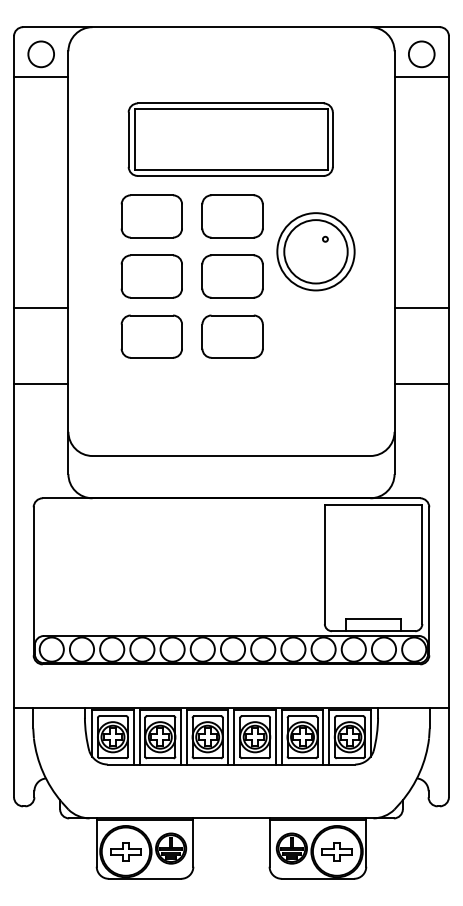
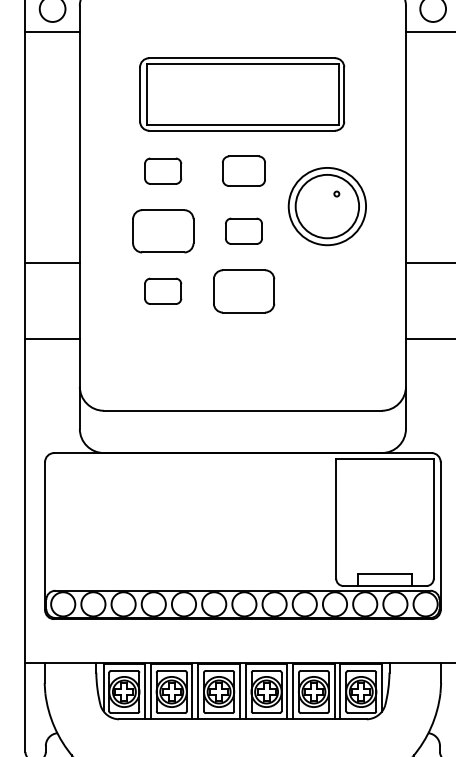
part: (151, 216) -> (162, 171), size x0.6
part: (232, 216) -> (243, 171), size x0.7
part: (232, 276) -> (243, 231), size x0.6
part: (151, 336) -> (162, 291), size x0.6

